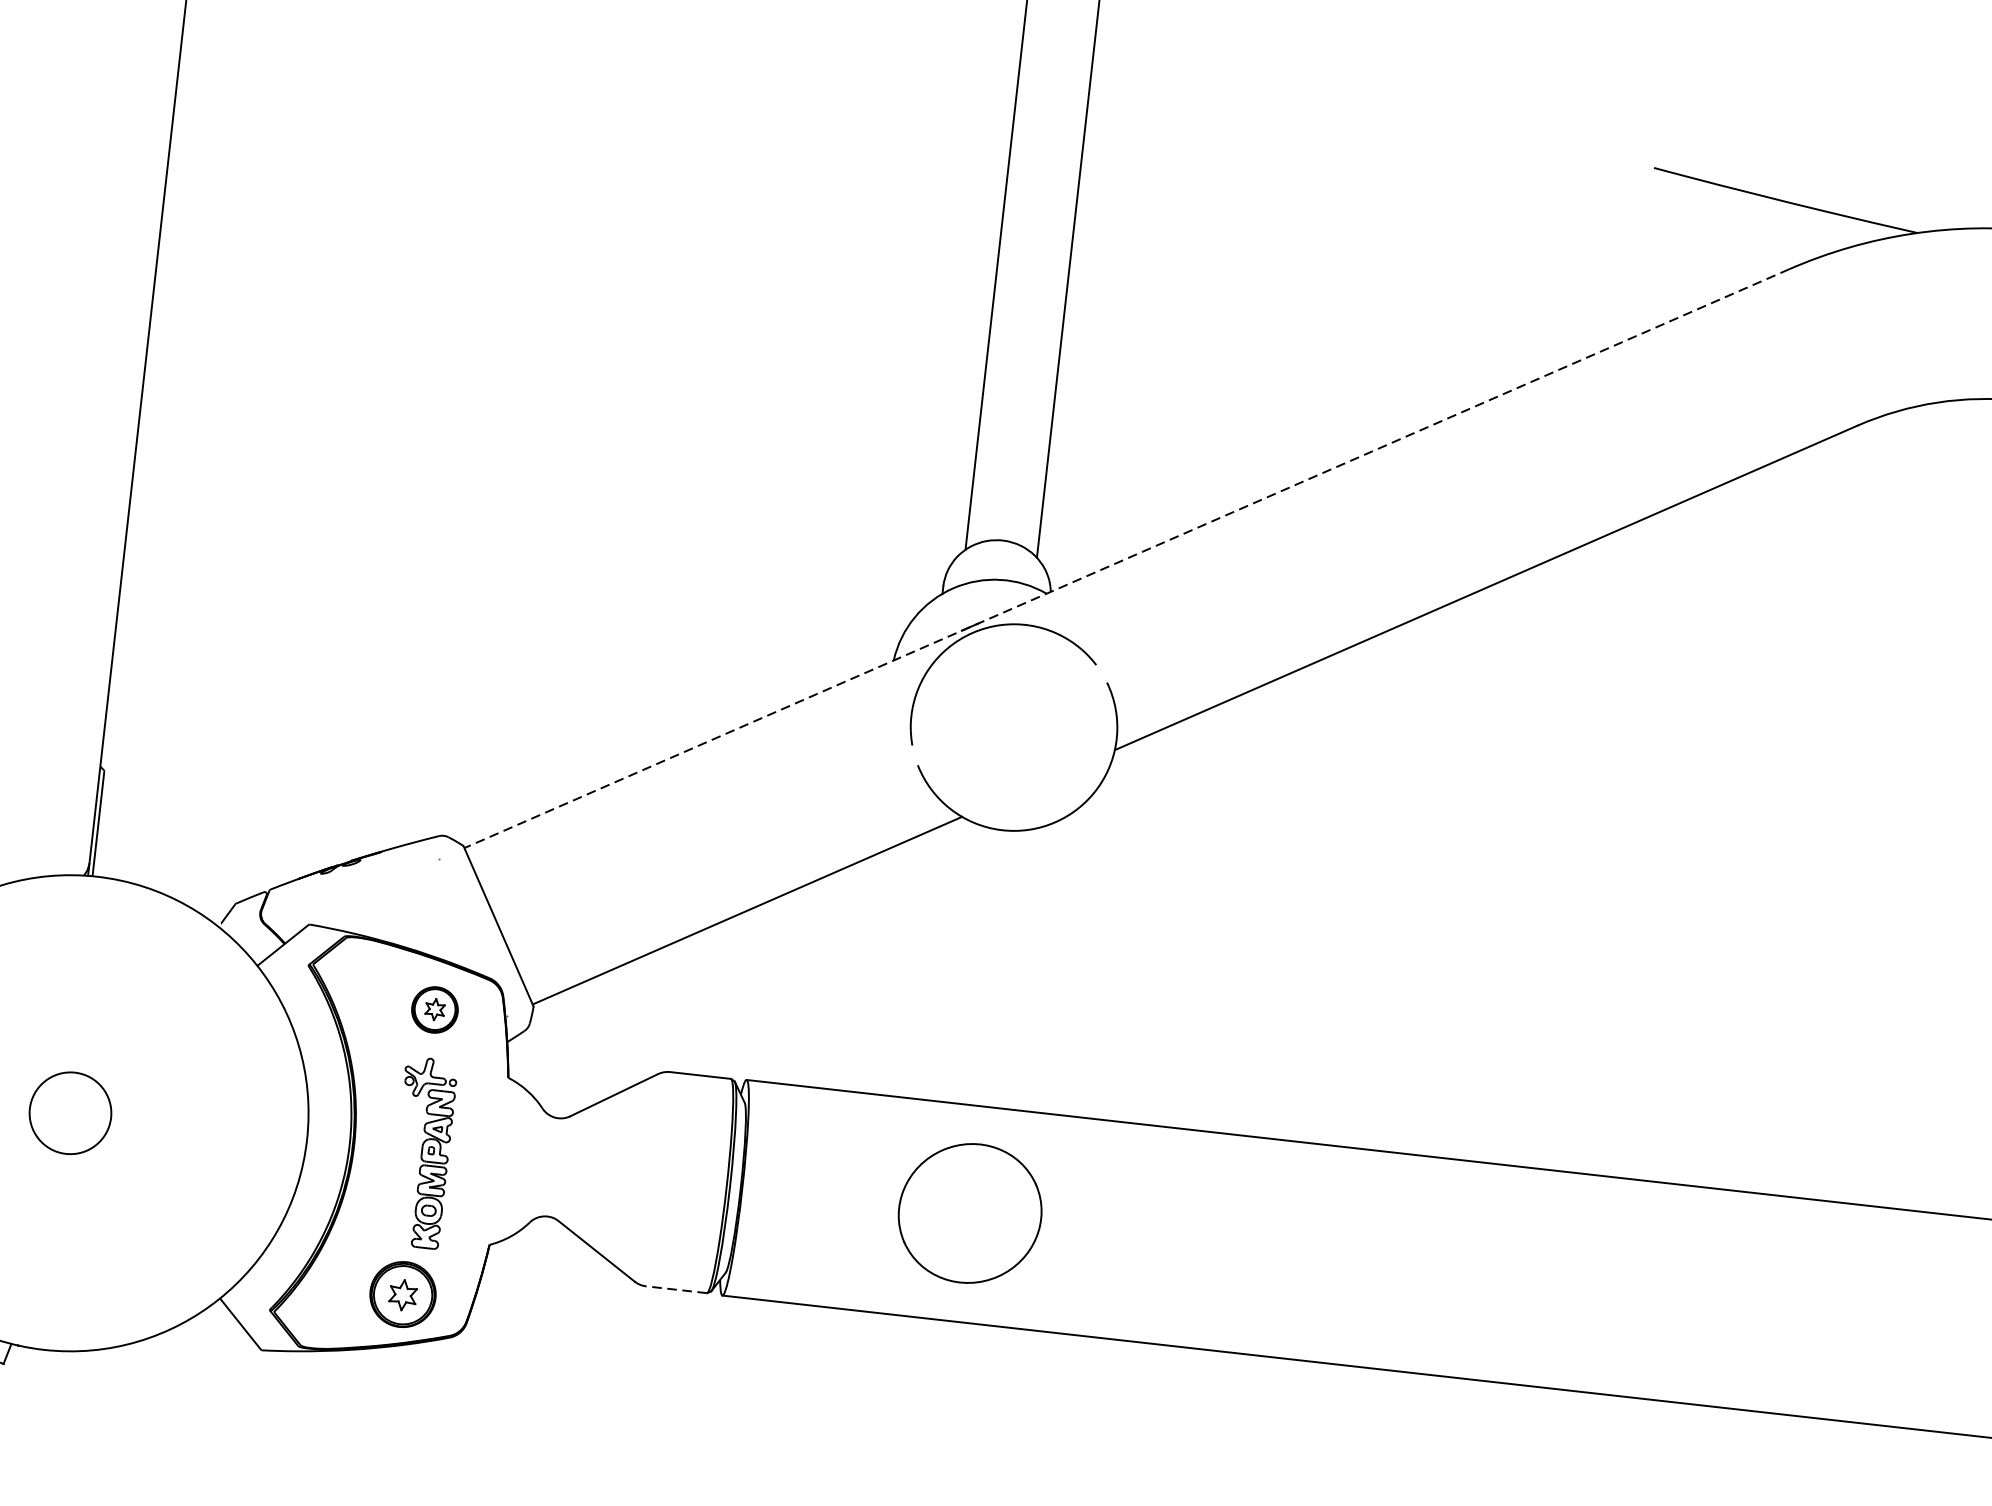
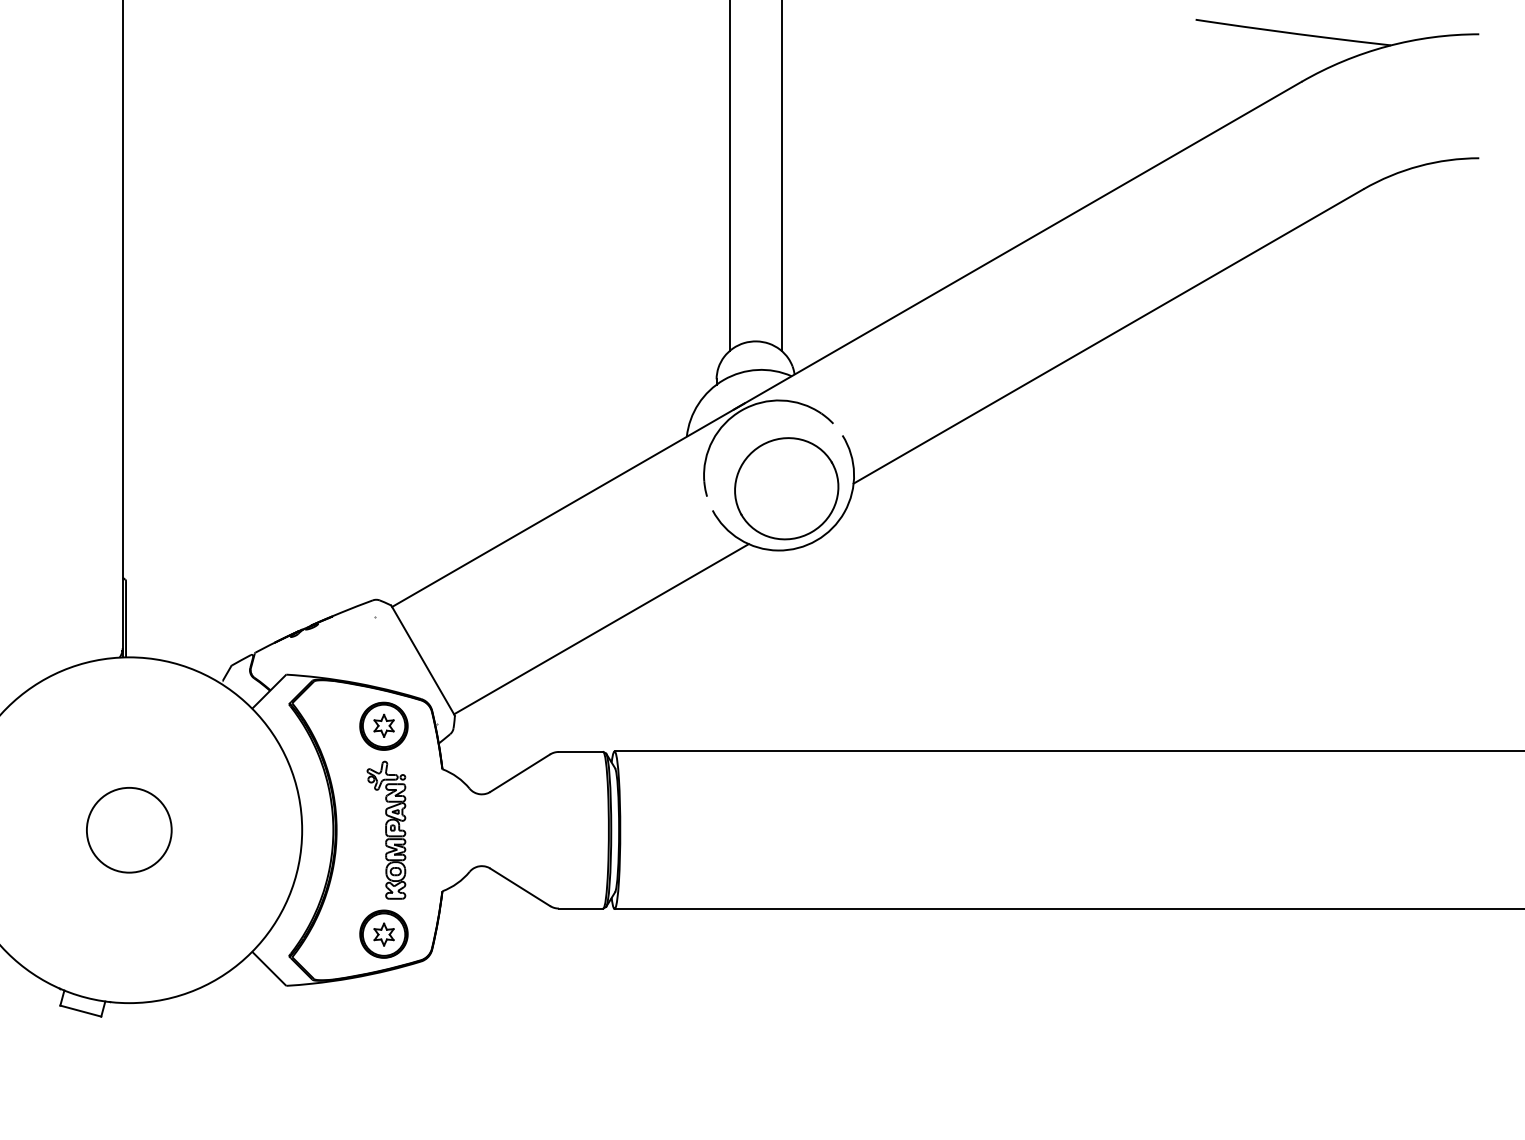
line: (1126, 558) -> (846, 344), dashed -> solid
part: (434, 1008) -> (383, 725), size x1.43
circle: (69, 1112) -> (128, 829), size x1.43
part: (969, 1213) -> (786, 488), moved
line: (675, 1289) -> (580, 908), dashed -> solid

